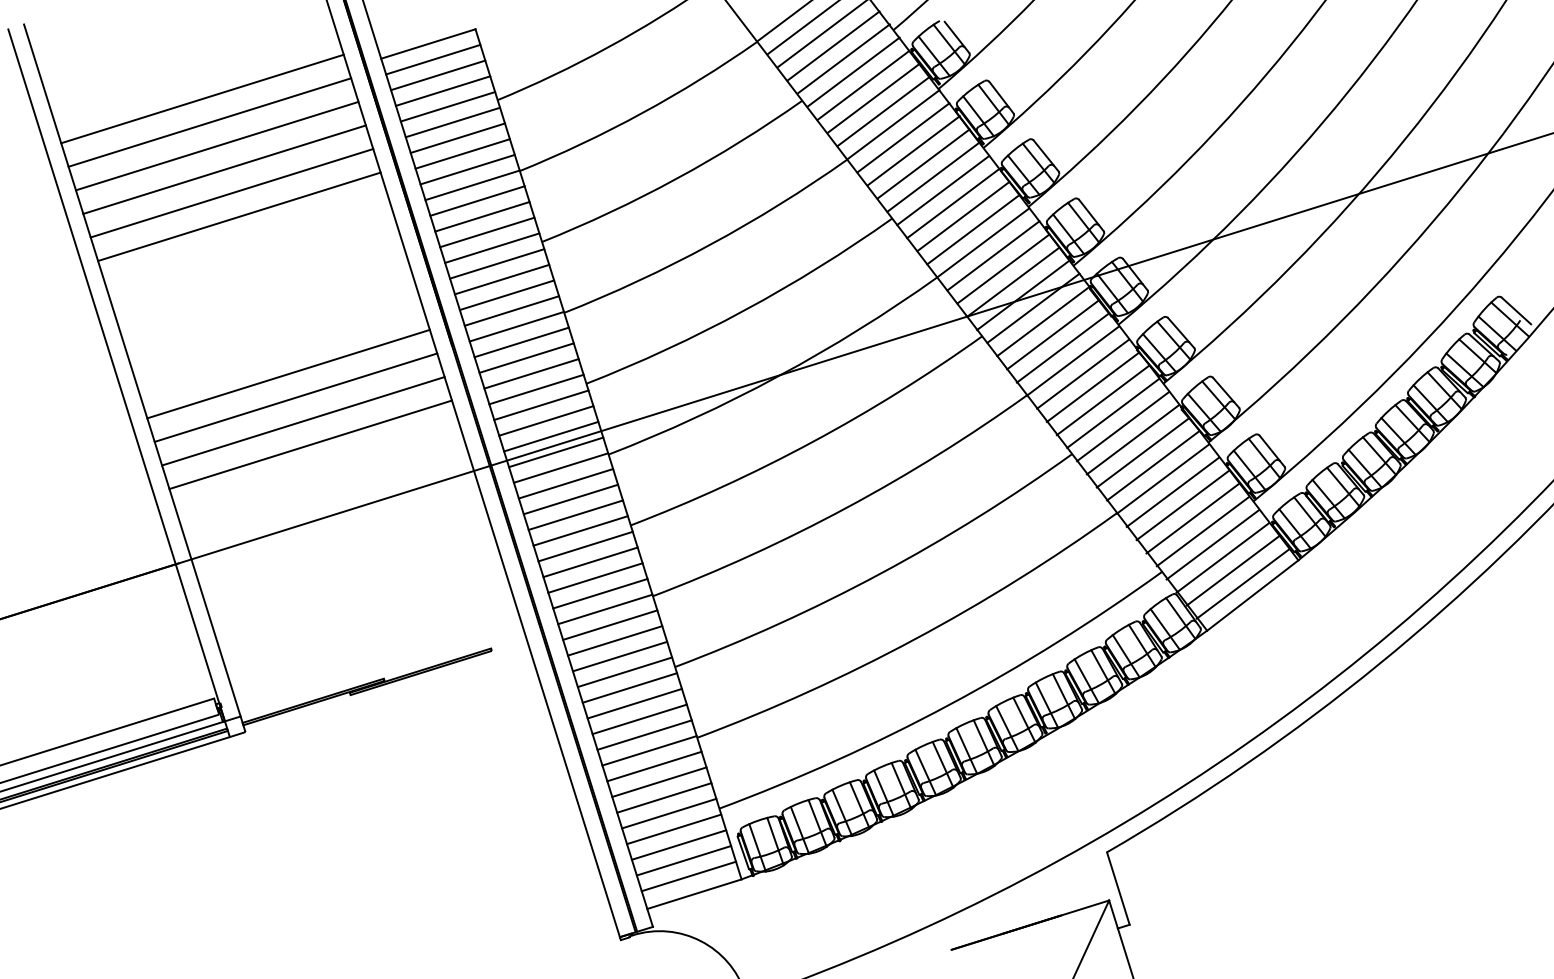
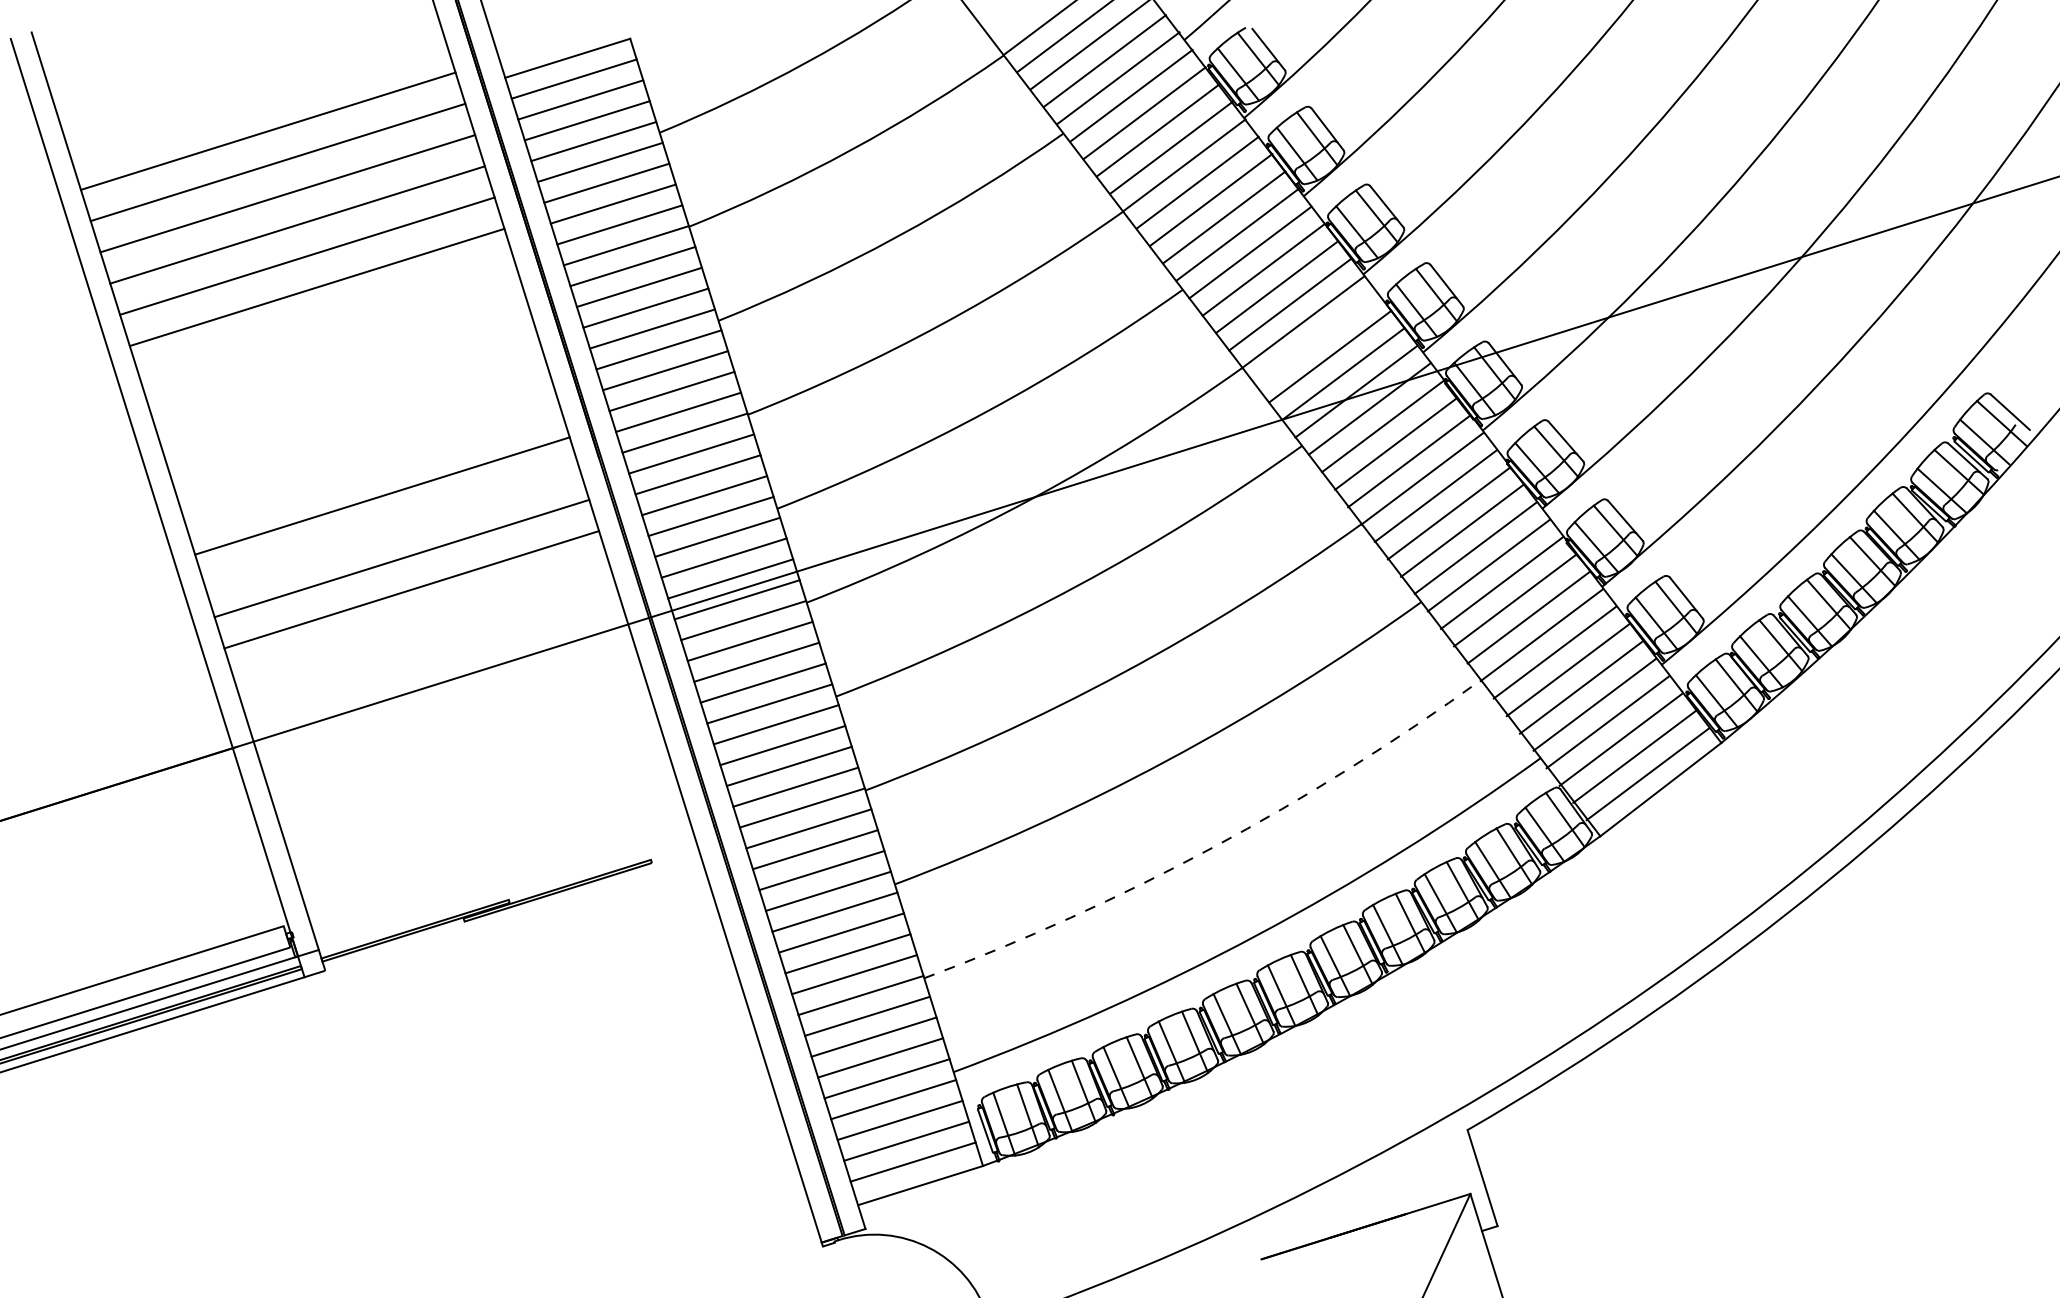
line: (993, 256) -> (1316, 339), removed
line: (295, 397) -> (391, 526), removed
arc: (914, 639) -> (1212, 847), solid -> dashed

